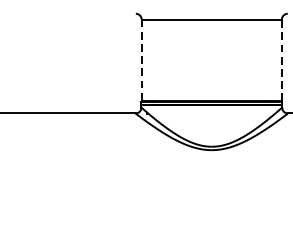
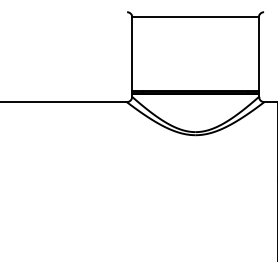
line: (141, 60) -> (132, 54), dashed -> solid
line: (281, 60) -> (258, 54), dashed -> solid

